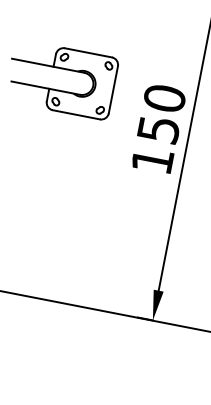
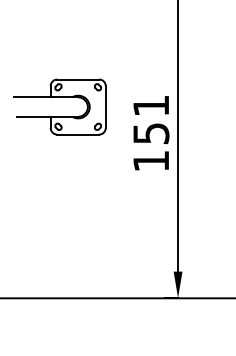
text: (165, 98) -> (151, 105), 150 -> 151

